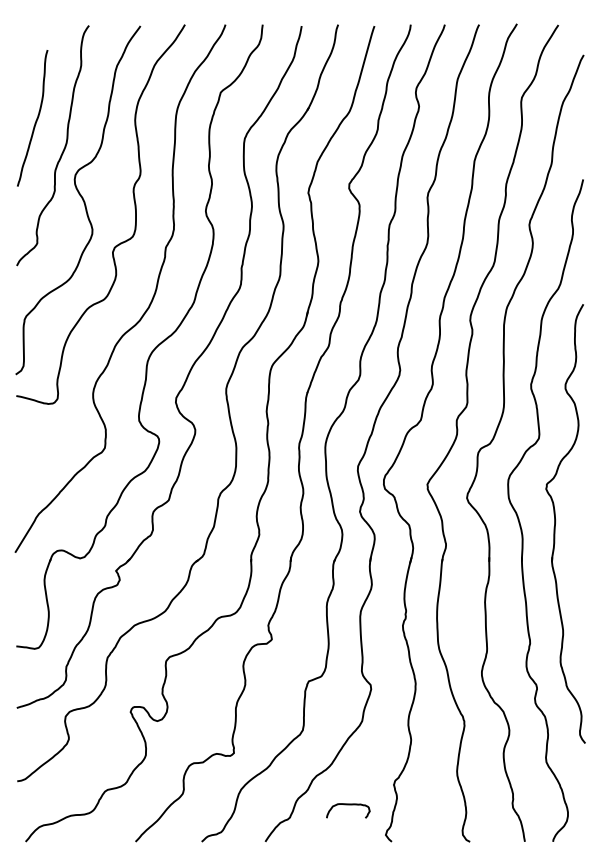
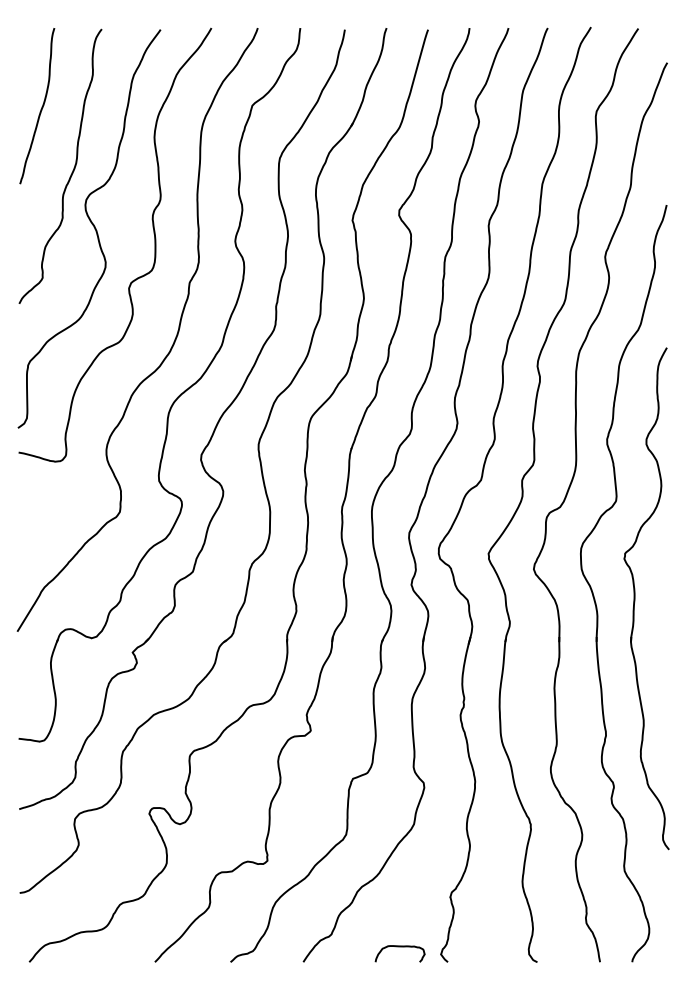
curve: (36, 118) -> (41, 106), moved
curve: (347, 805) -> (399, 947), moved

